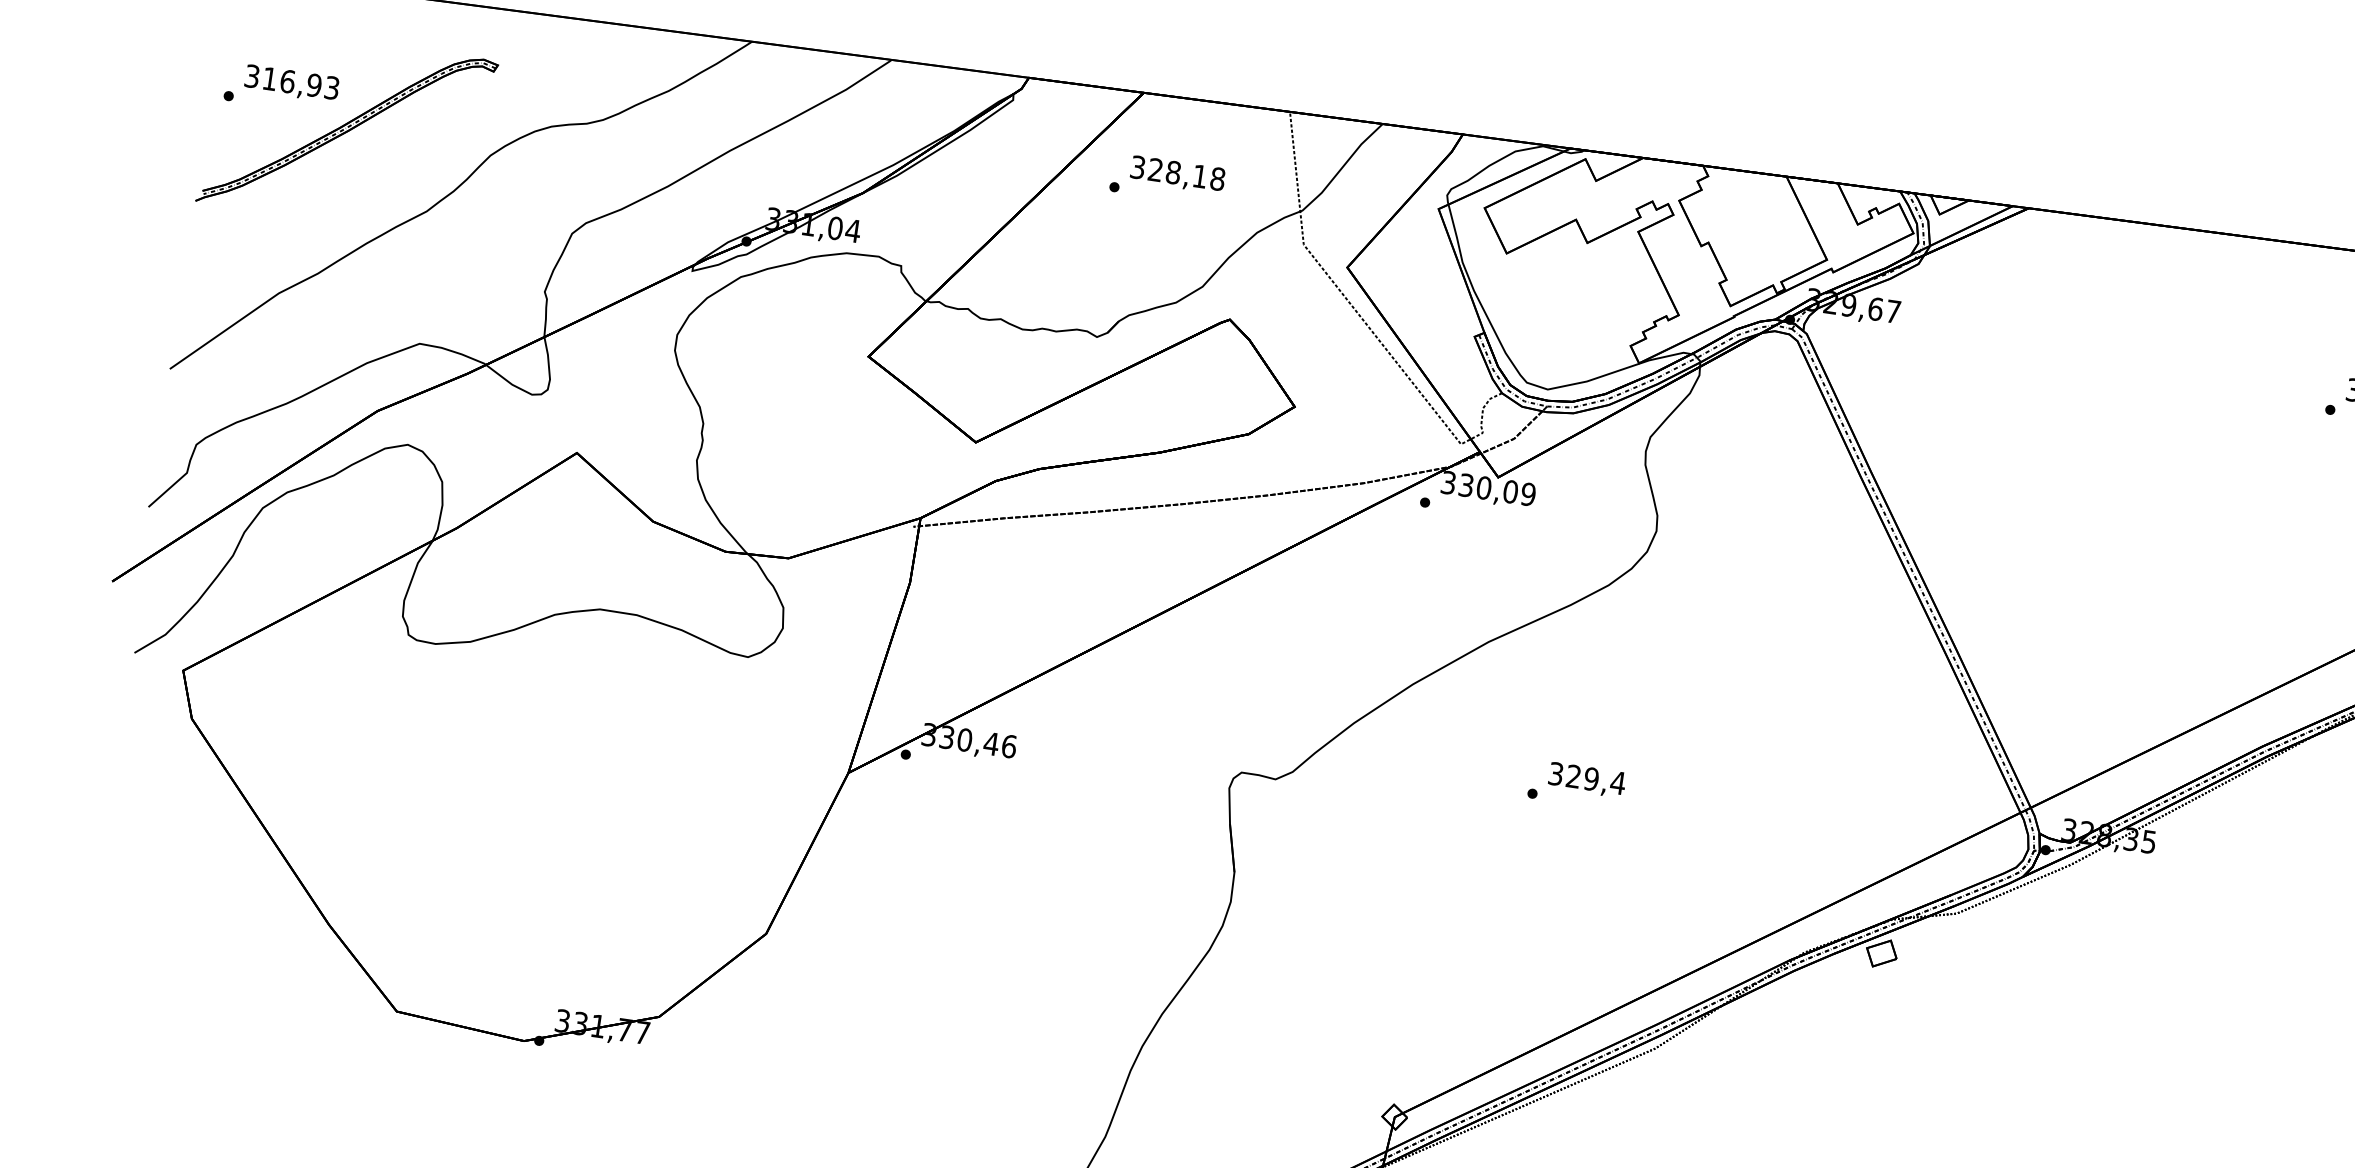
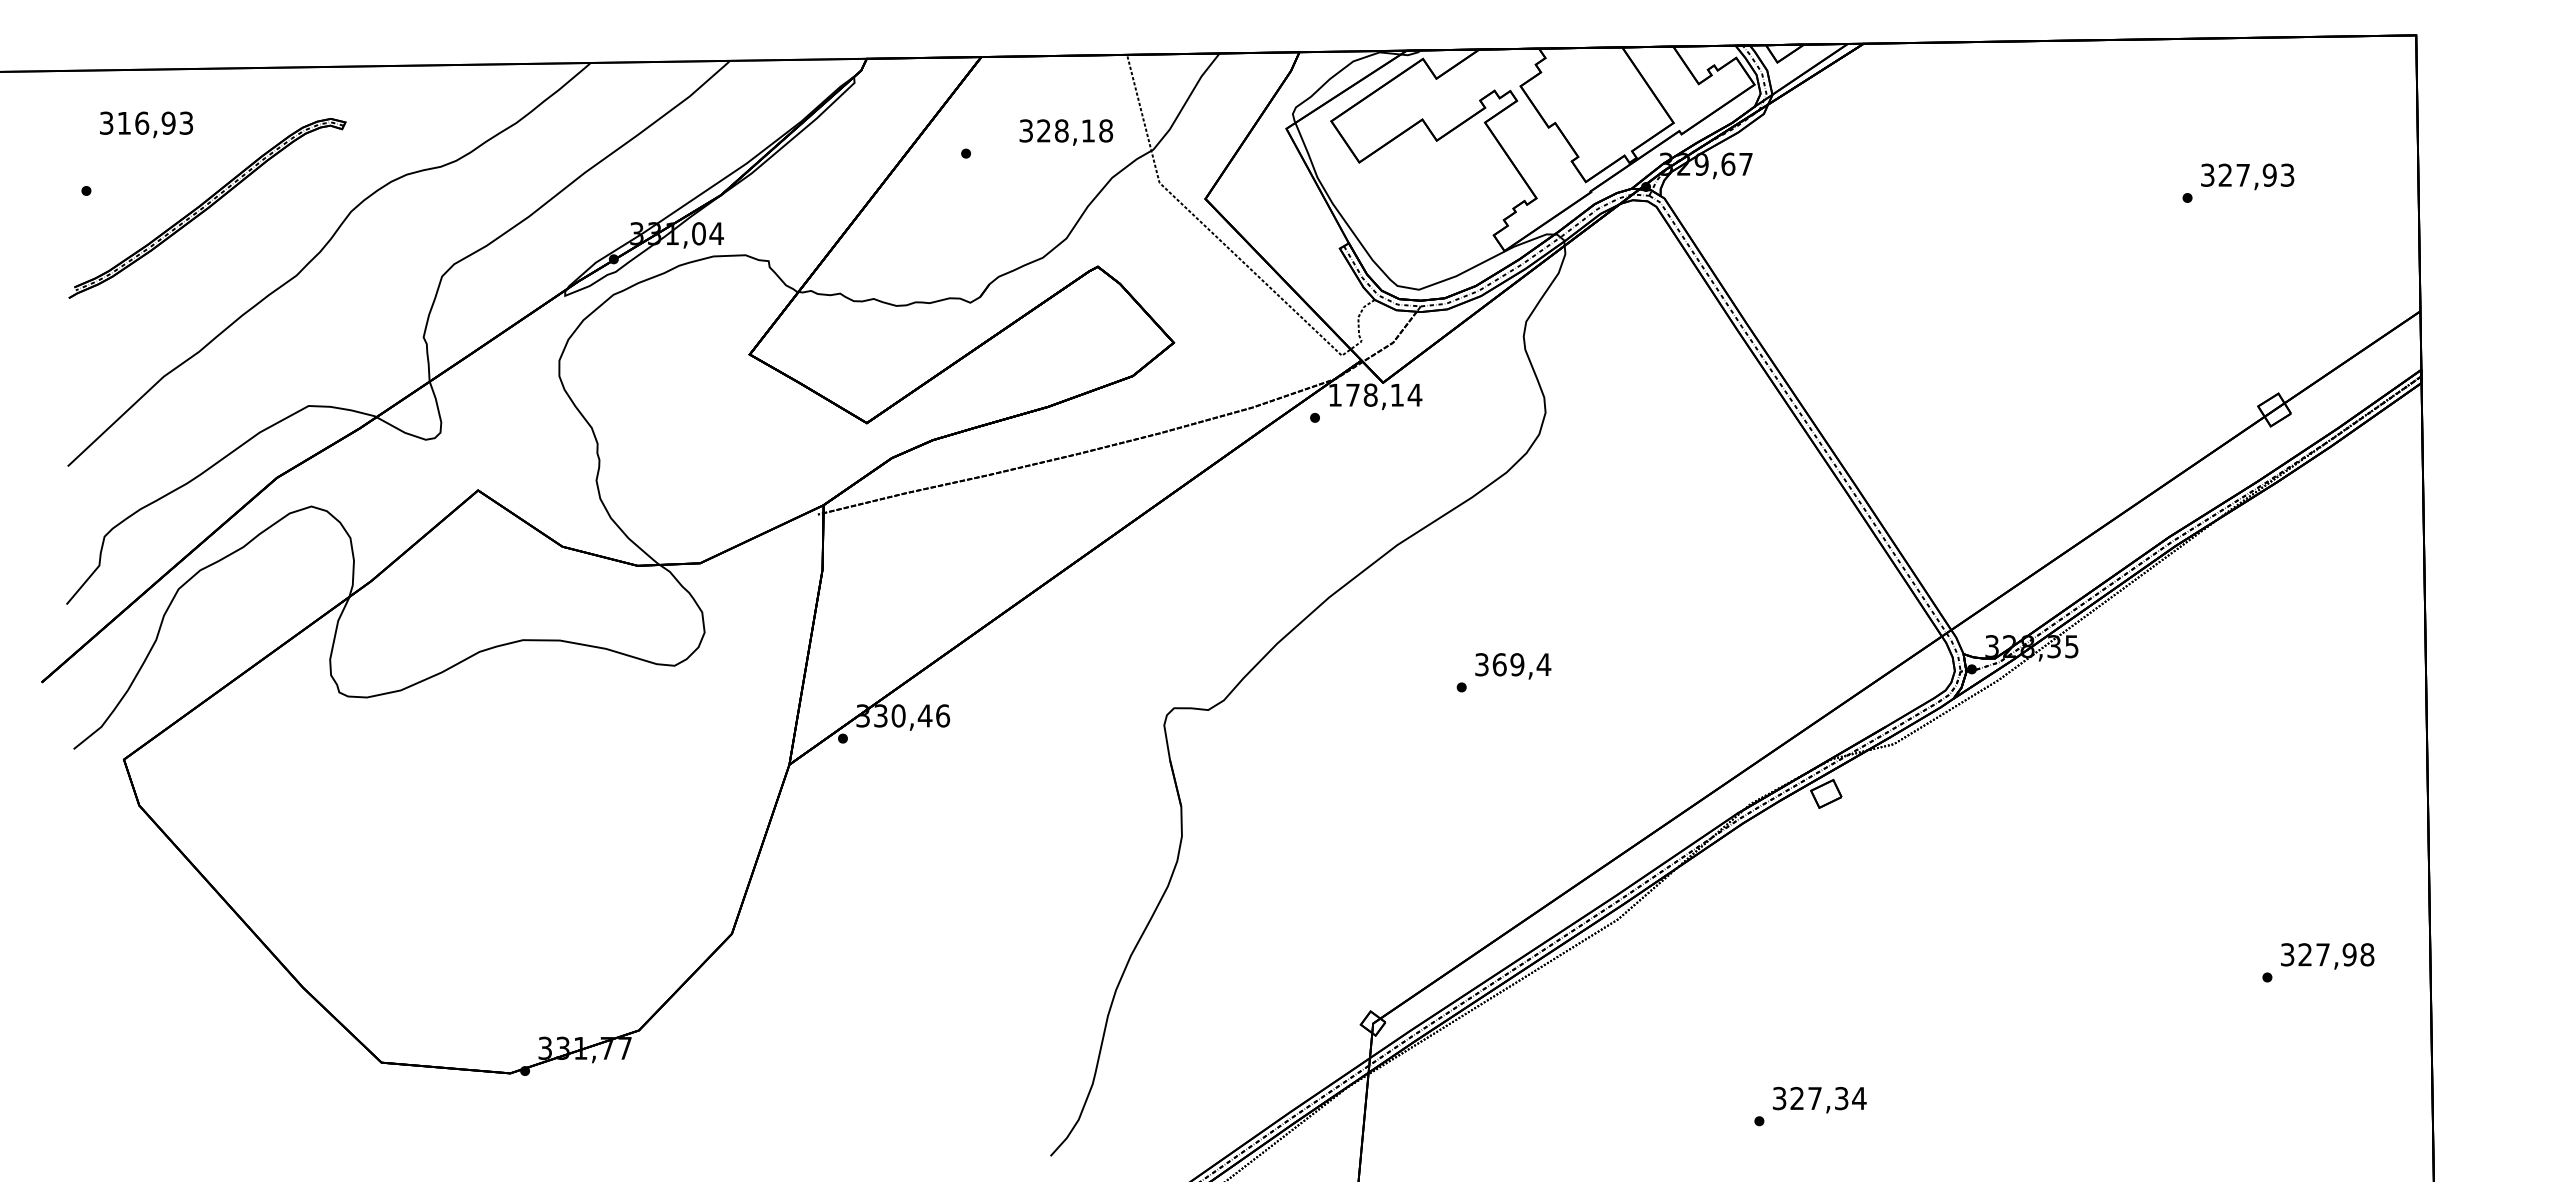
text: (291, 83) -> (146, 124), moved
text: (1177, 174) -> (1066, 132), moved
text: (1488, 488) -> (1375, 394), 330,09 -> 178,14
text: (1573, 776) -> (1499, 664), 329,4 -> 369,4

